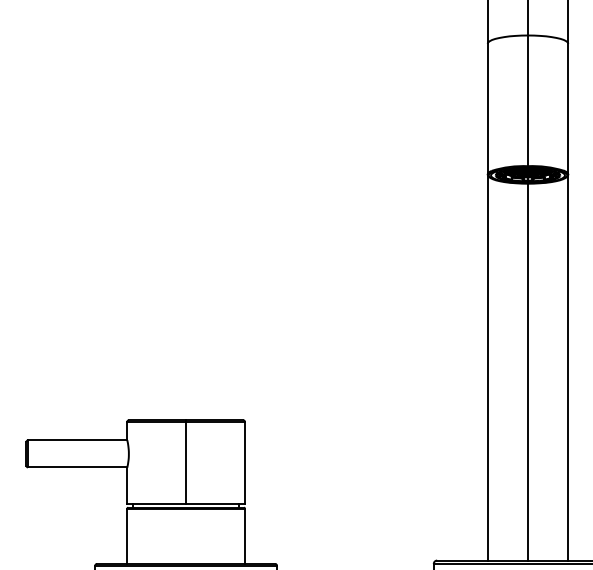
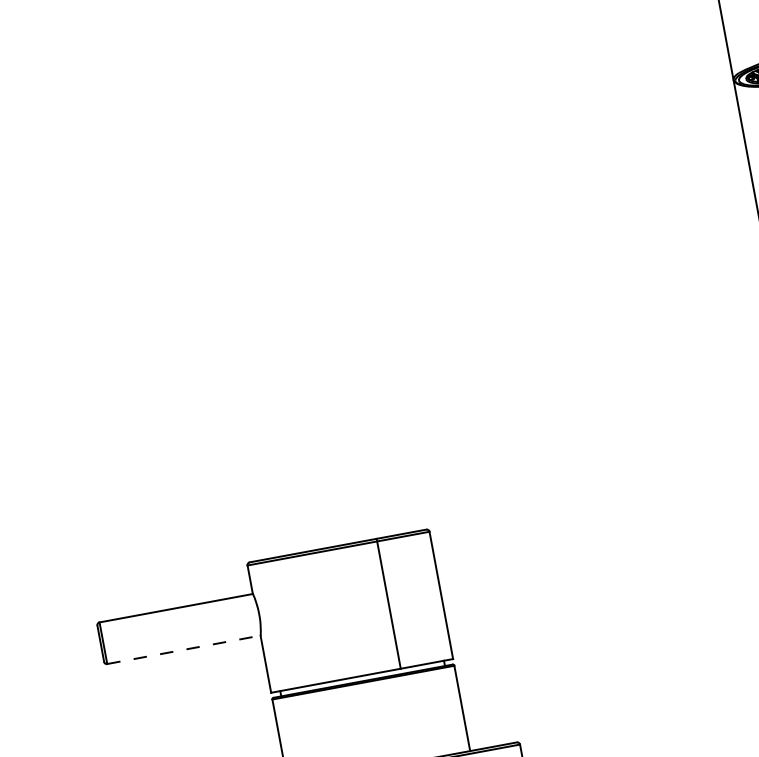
line: (186, 462) -> (389, 603), moved
line: (77, 467) -> (183, 650), solid -> dashed

